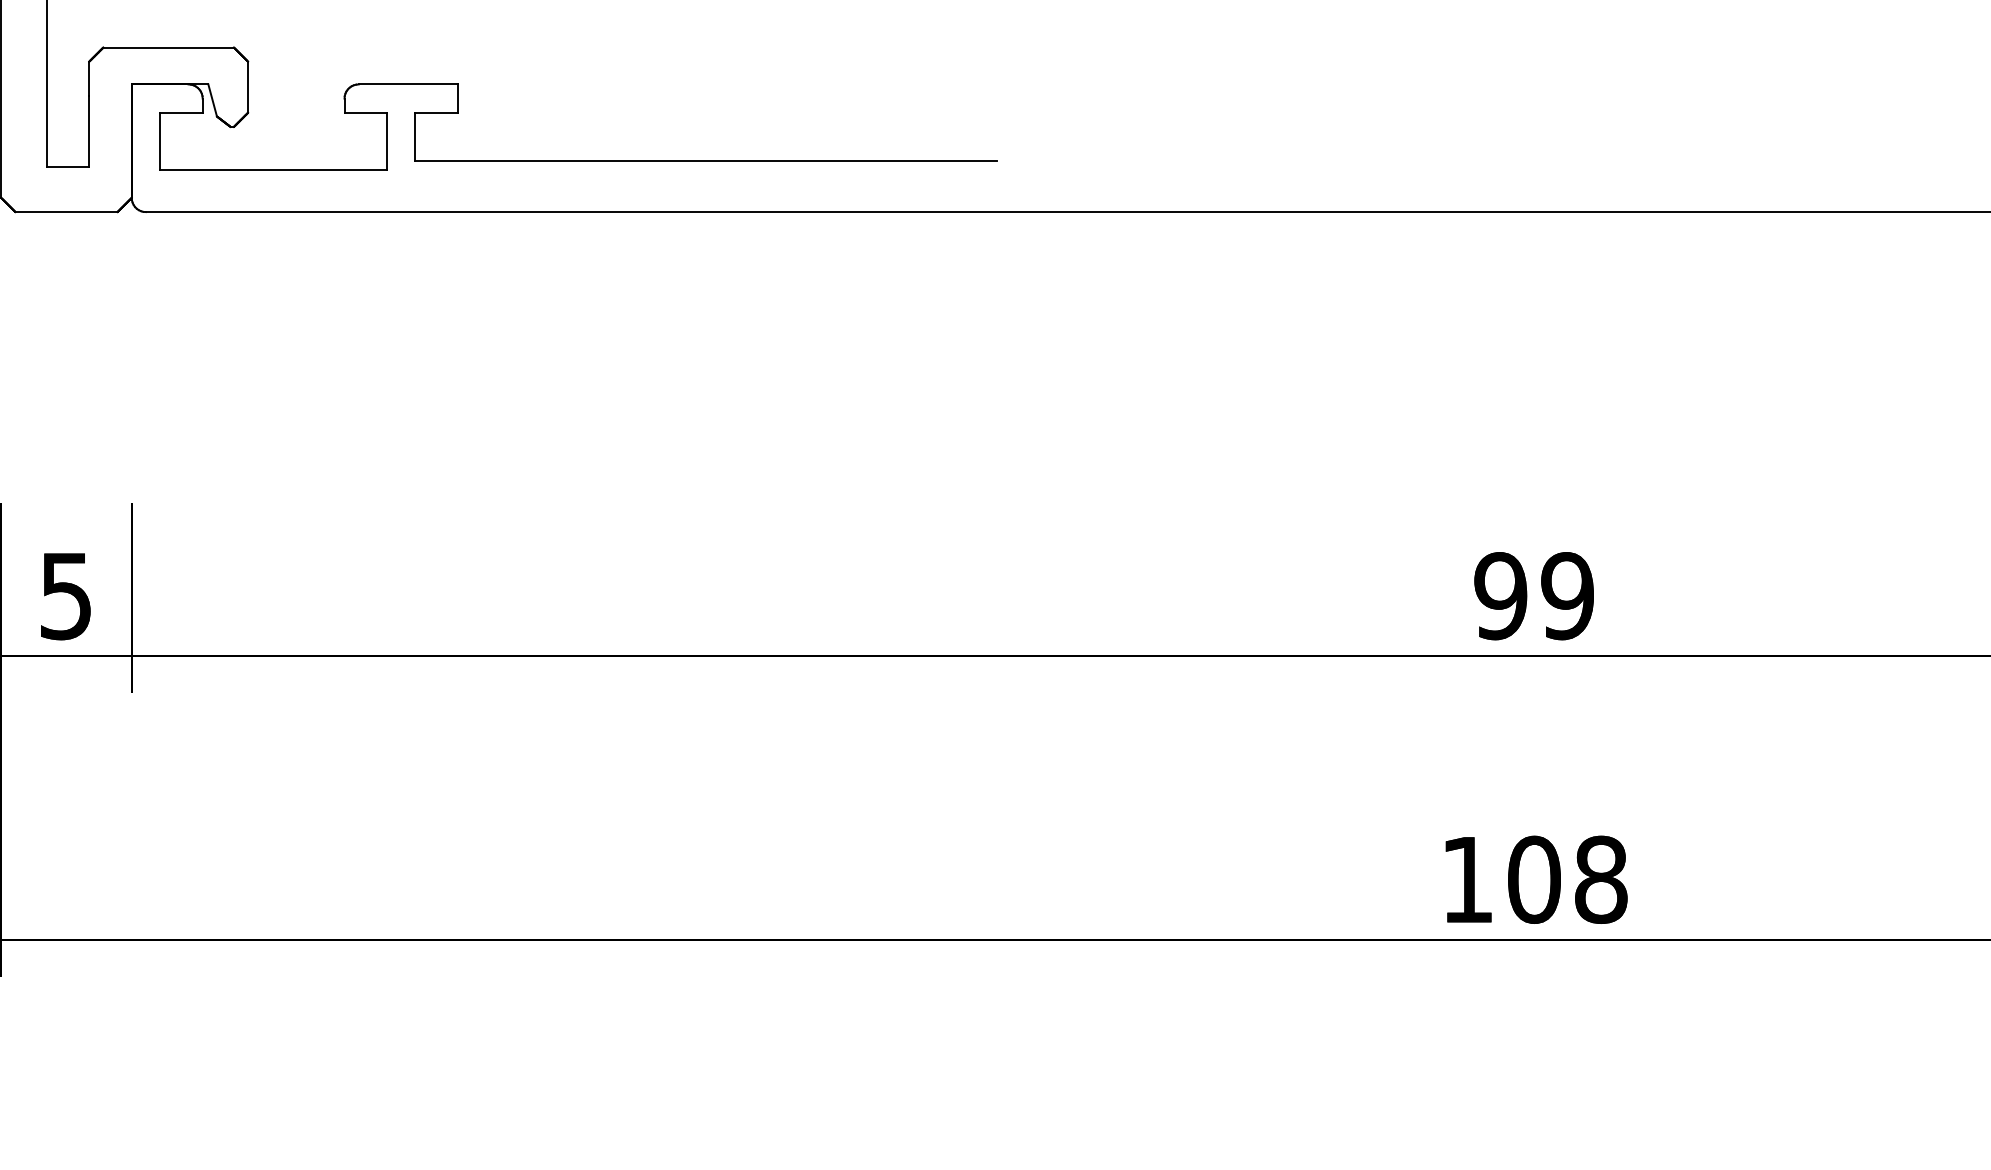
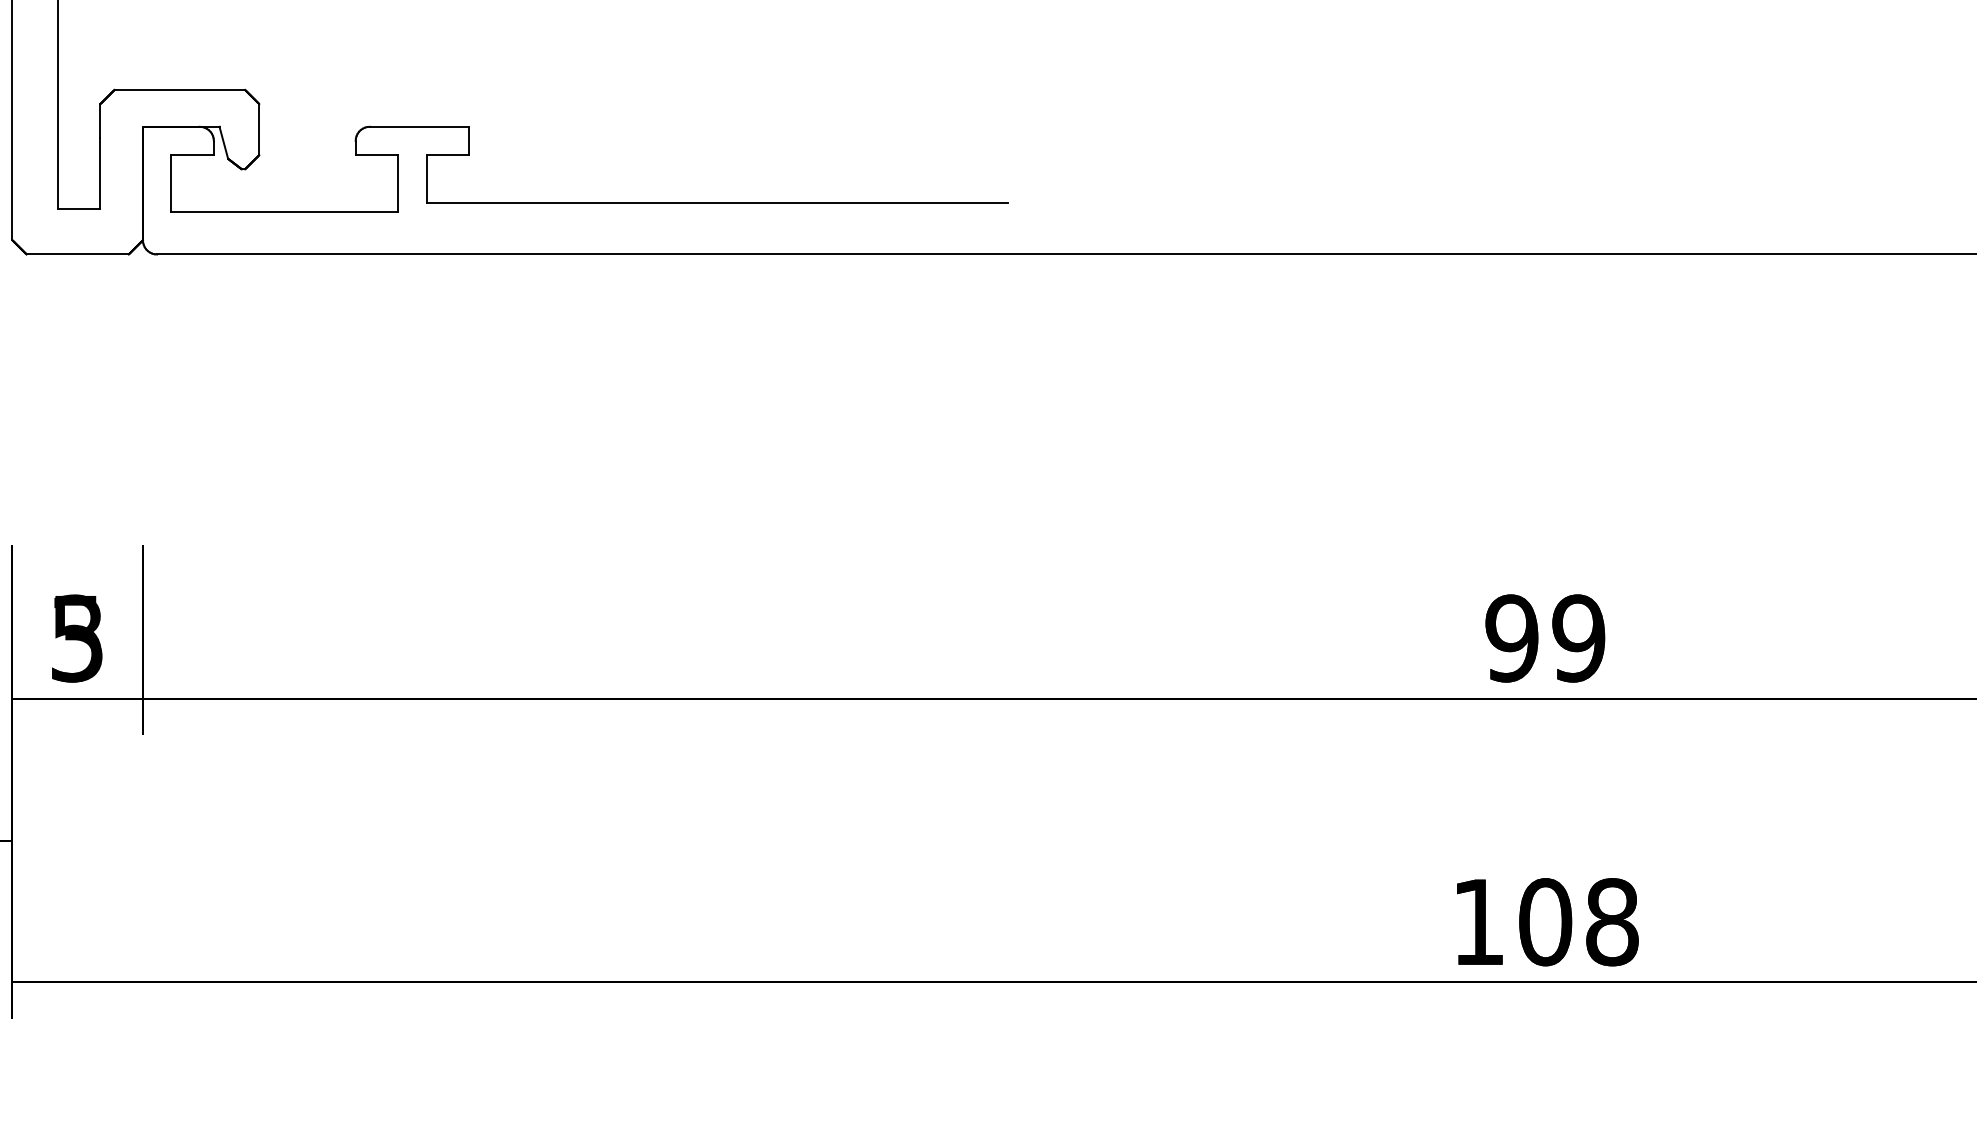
text: (66, 595) -> (77, 637), 5 -> 3

